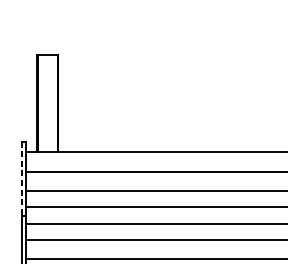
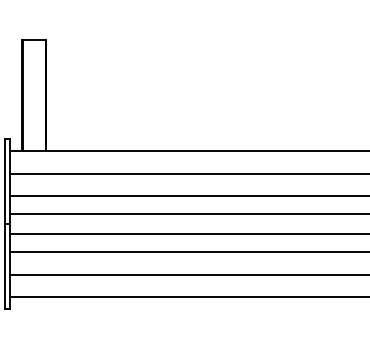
line: (21, 179) -> (4, 182), dashed -> solid

